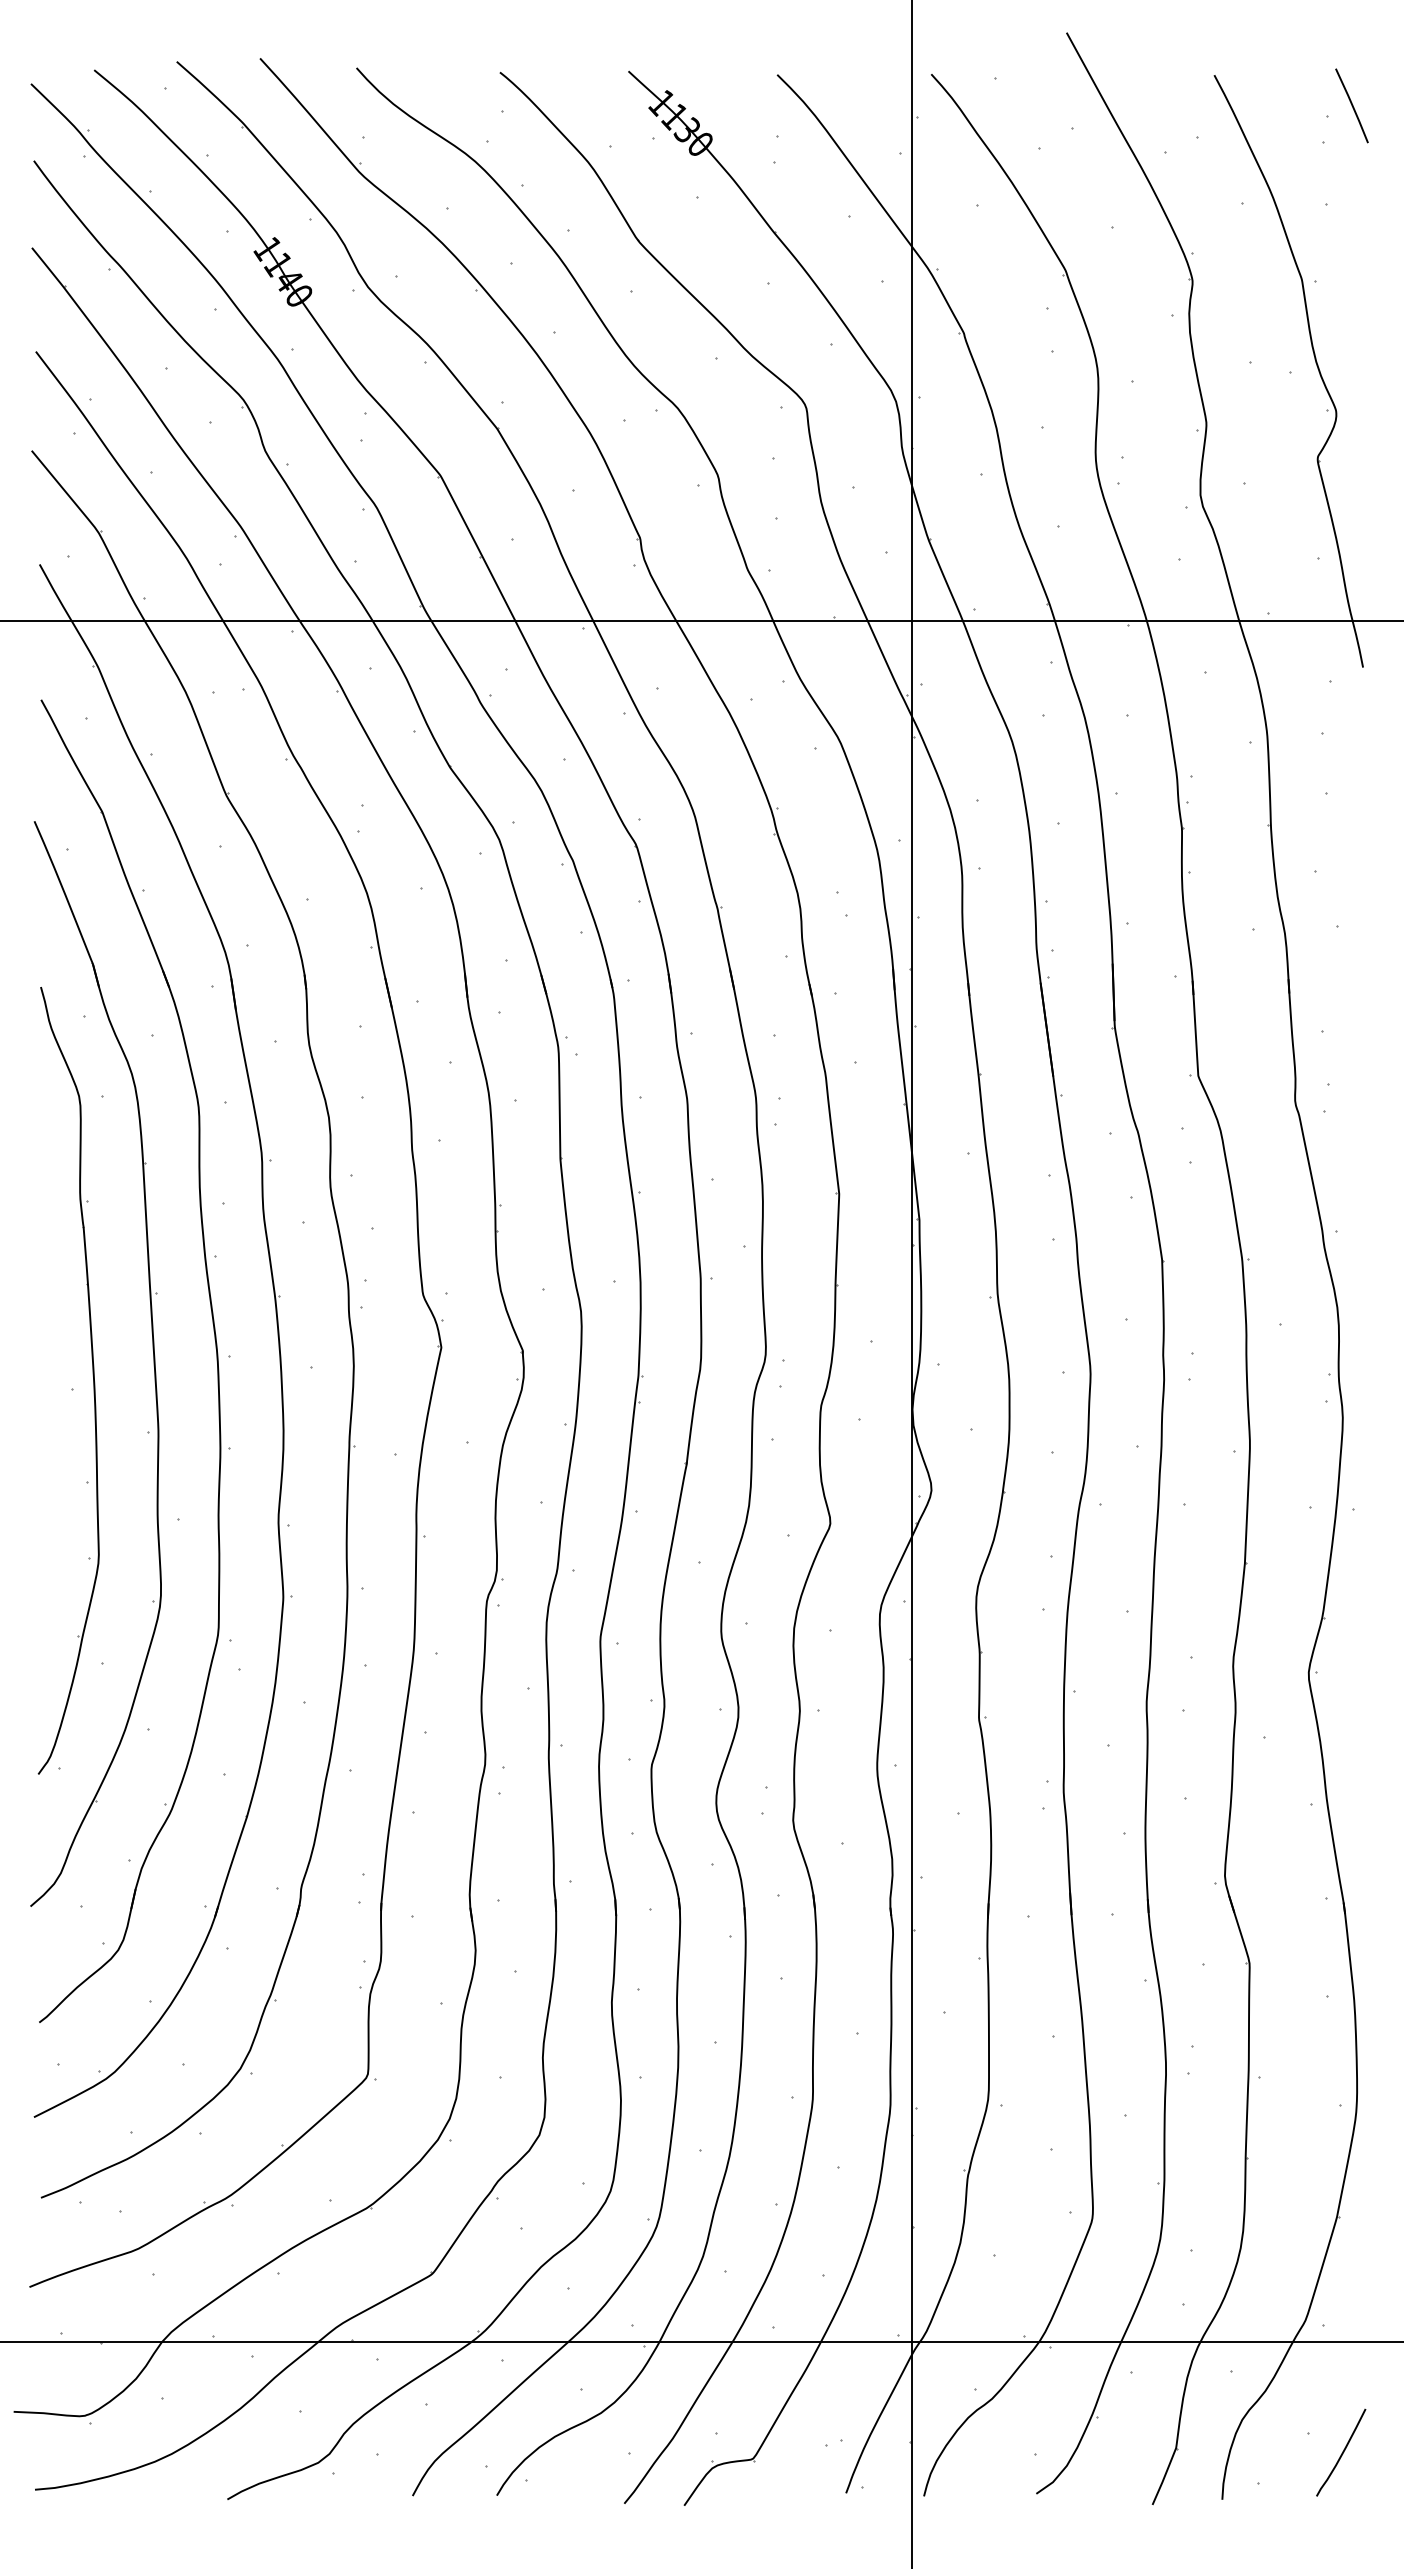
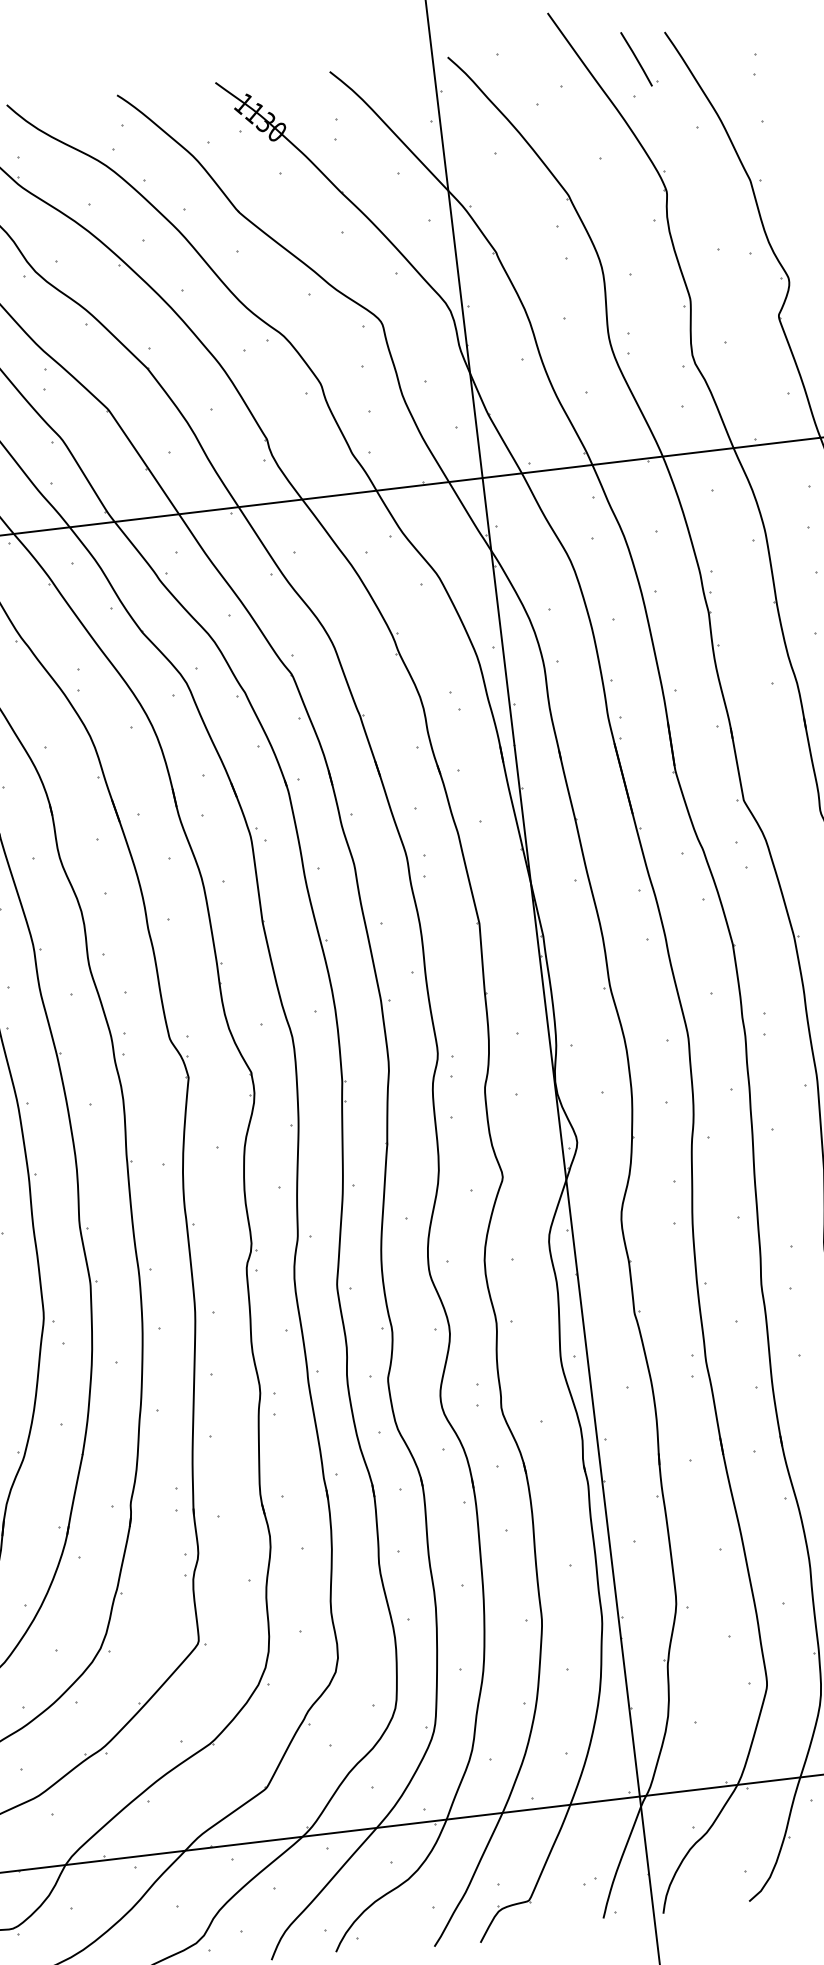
line: (1351, 105) -> (636, 59), moved

